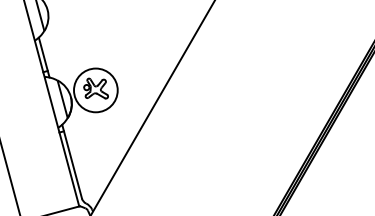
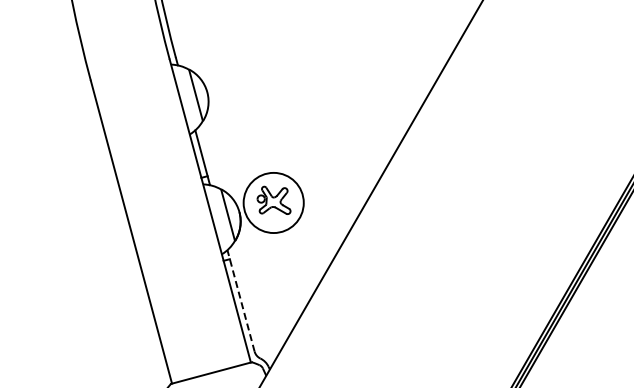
line: (71, 161) -> (240, 300), solid -> dashed

